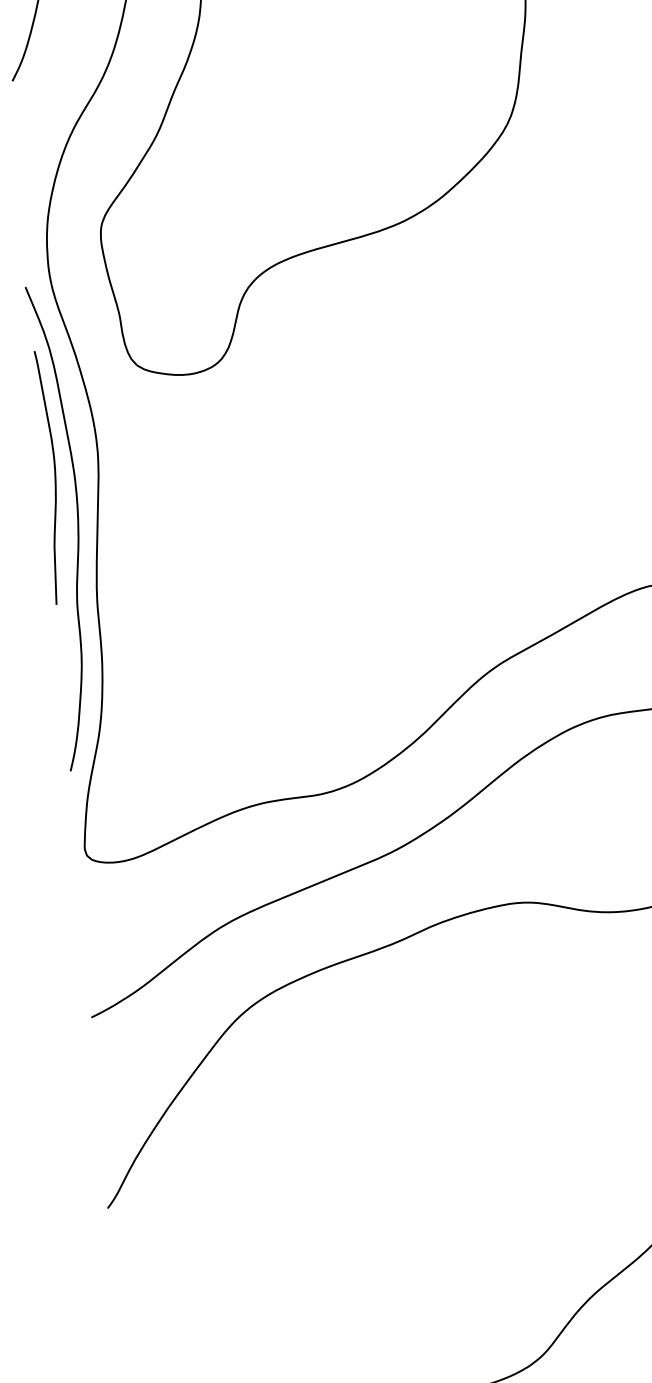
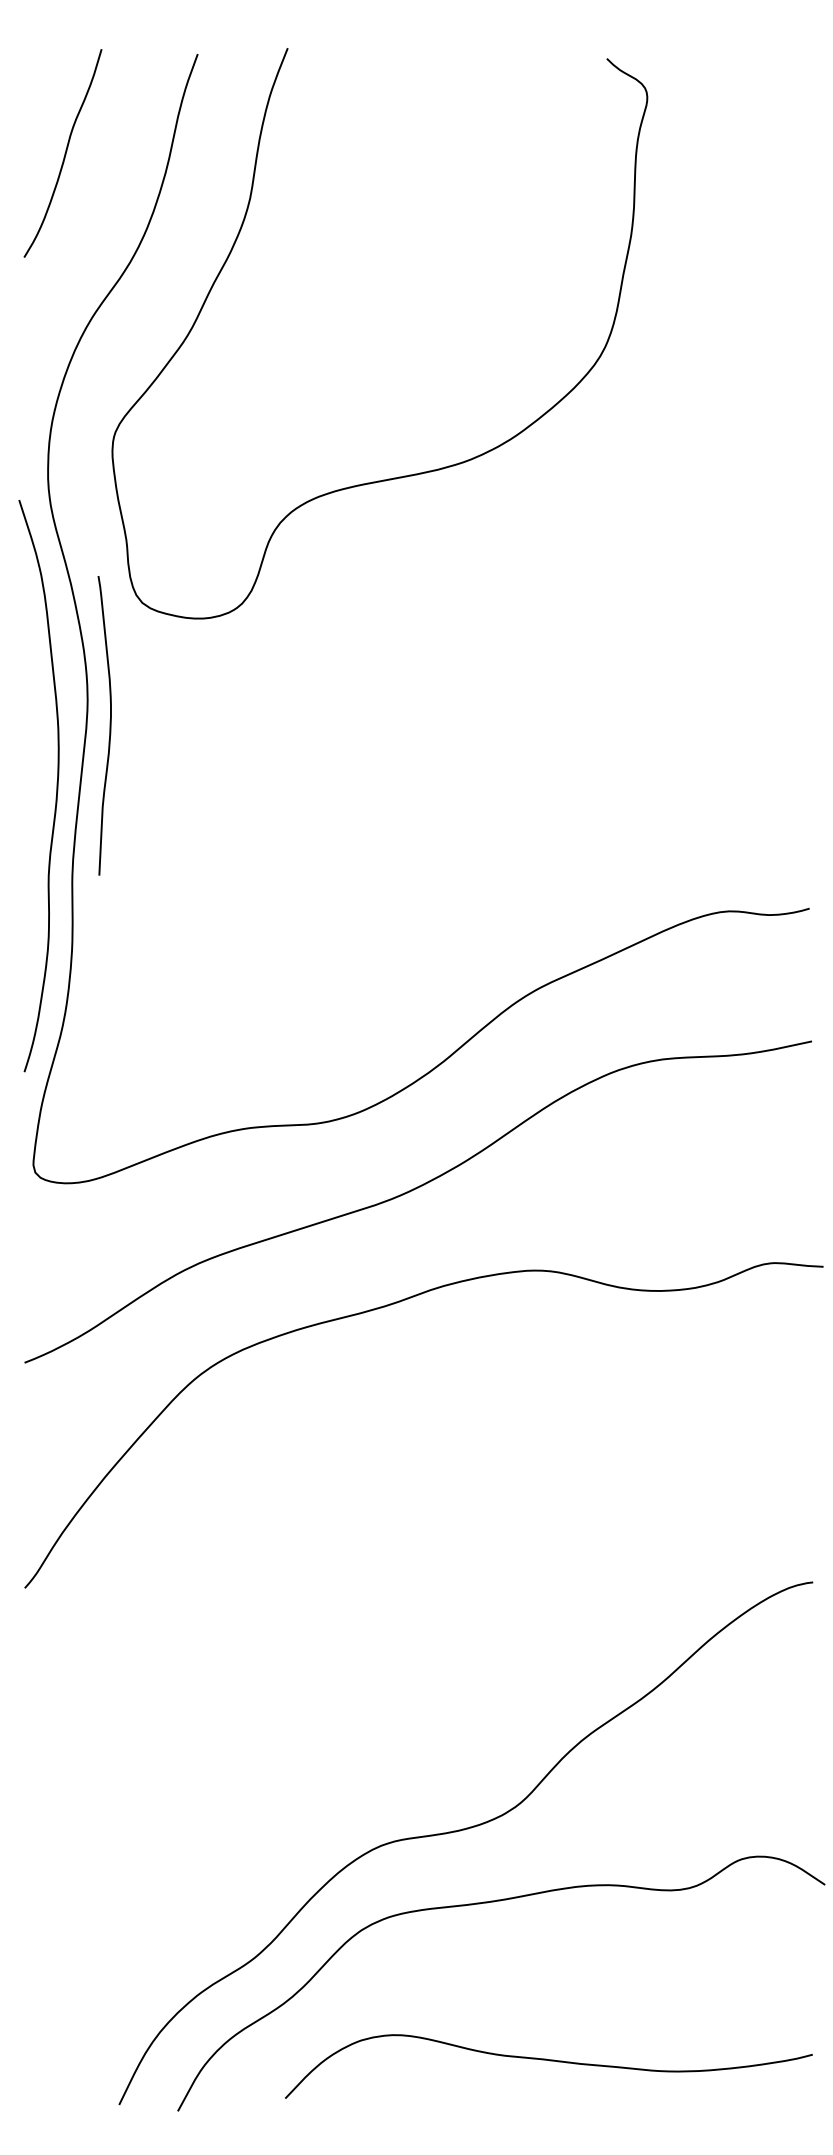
curve: (54, 476) -> (109, 725), moved

